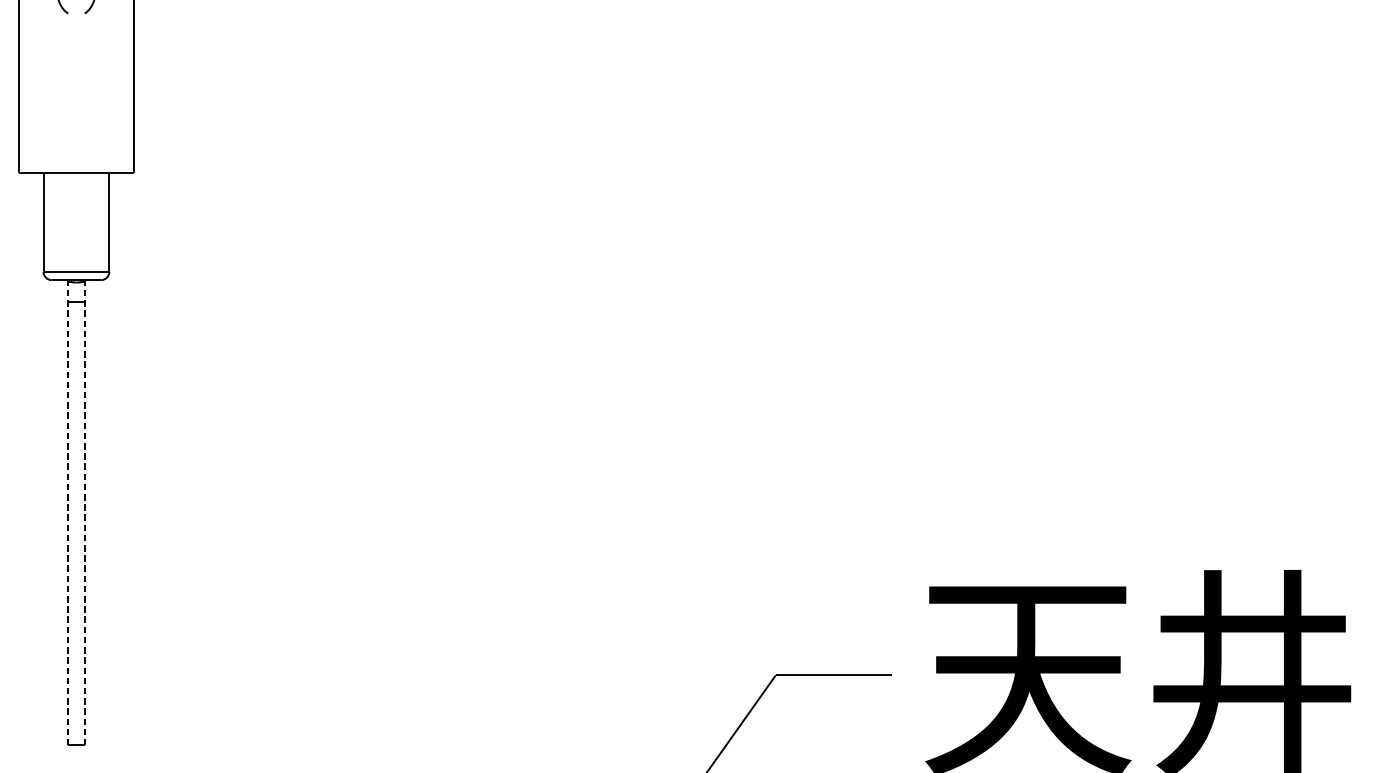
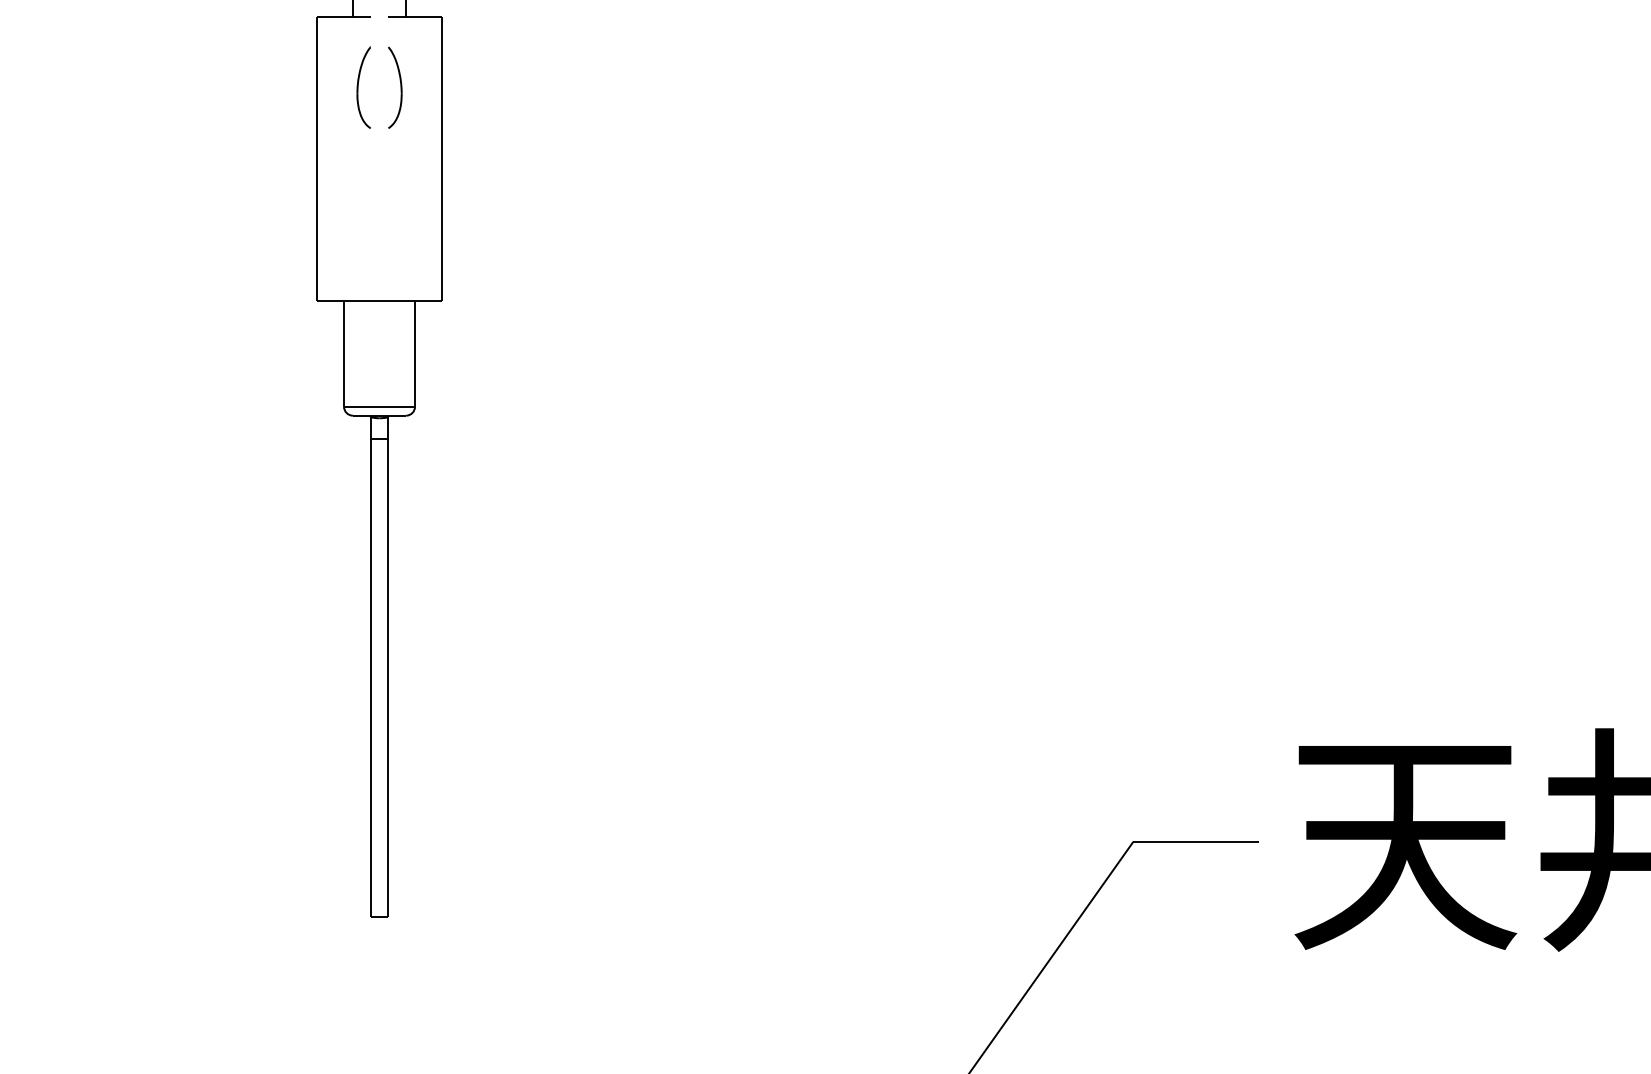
line: (68, 512) -> (370, 666), dashed -> solid
line: (84, 512) -> (388, 666), dashed -> solid

